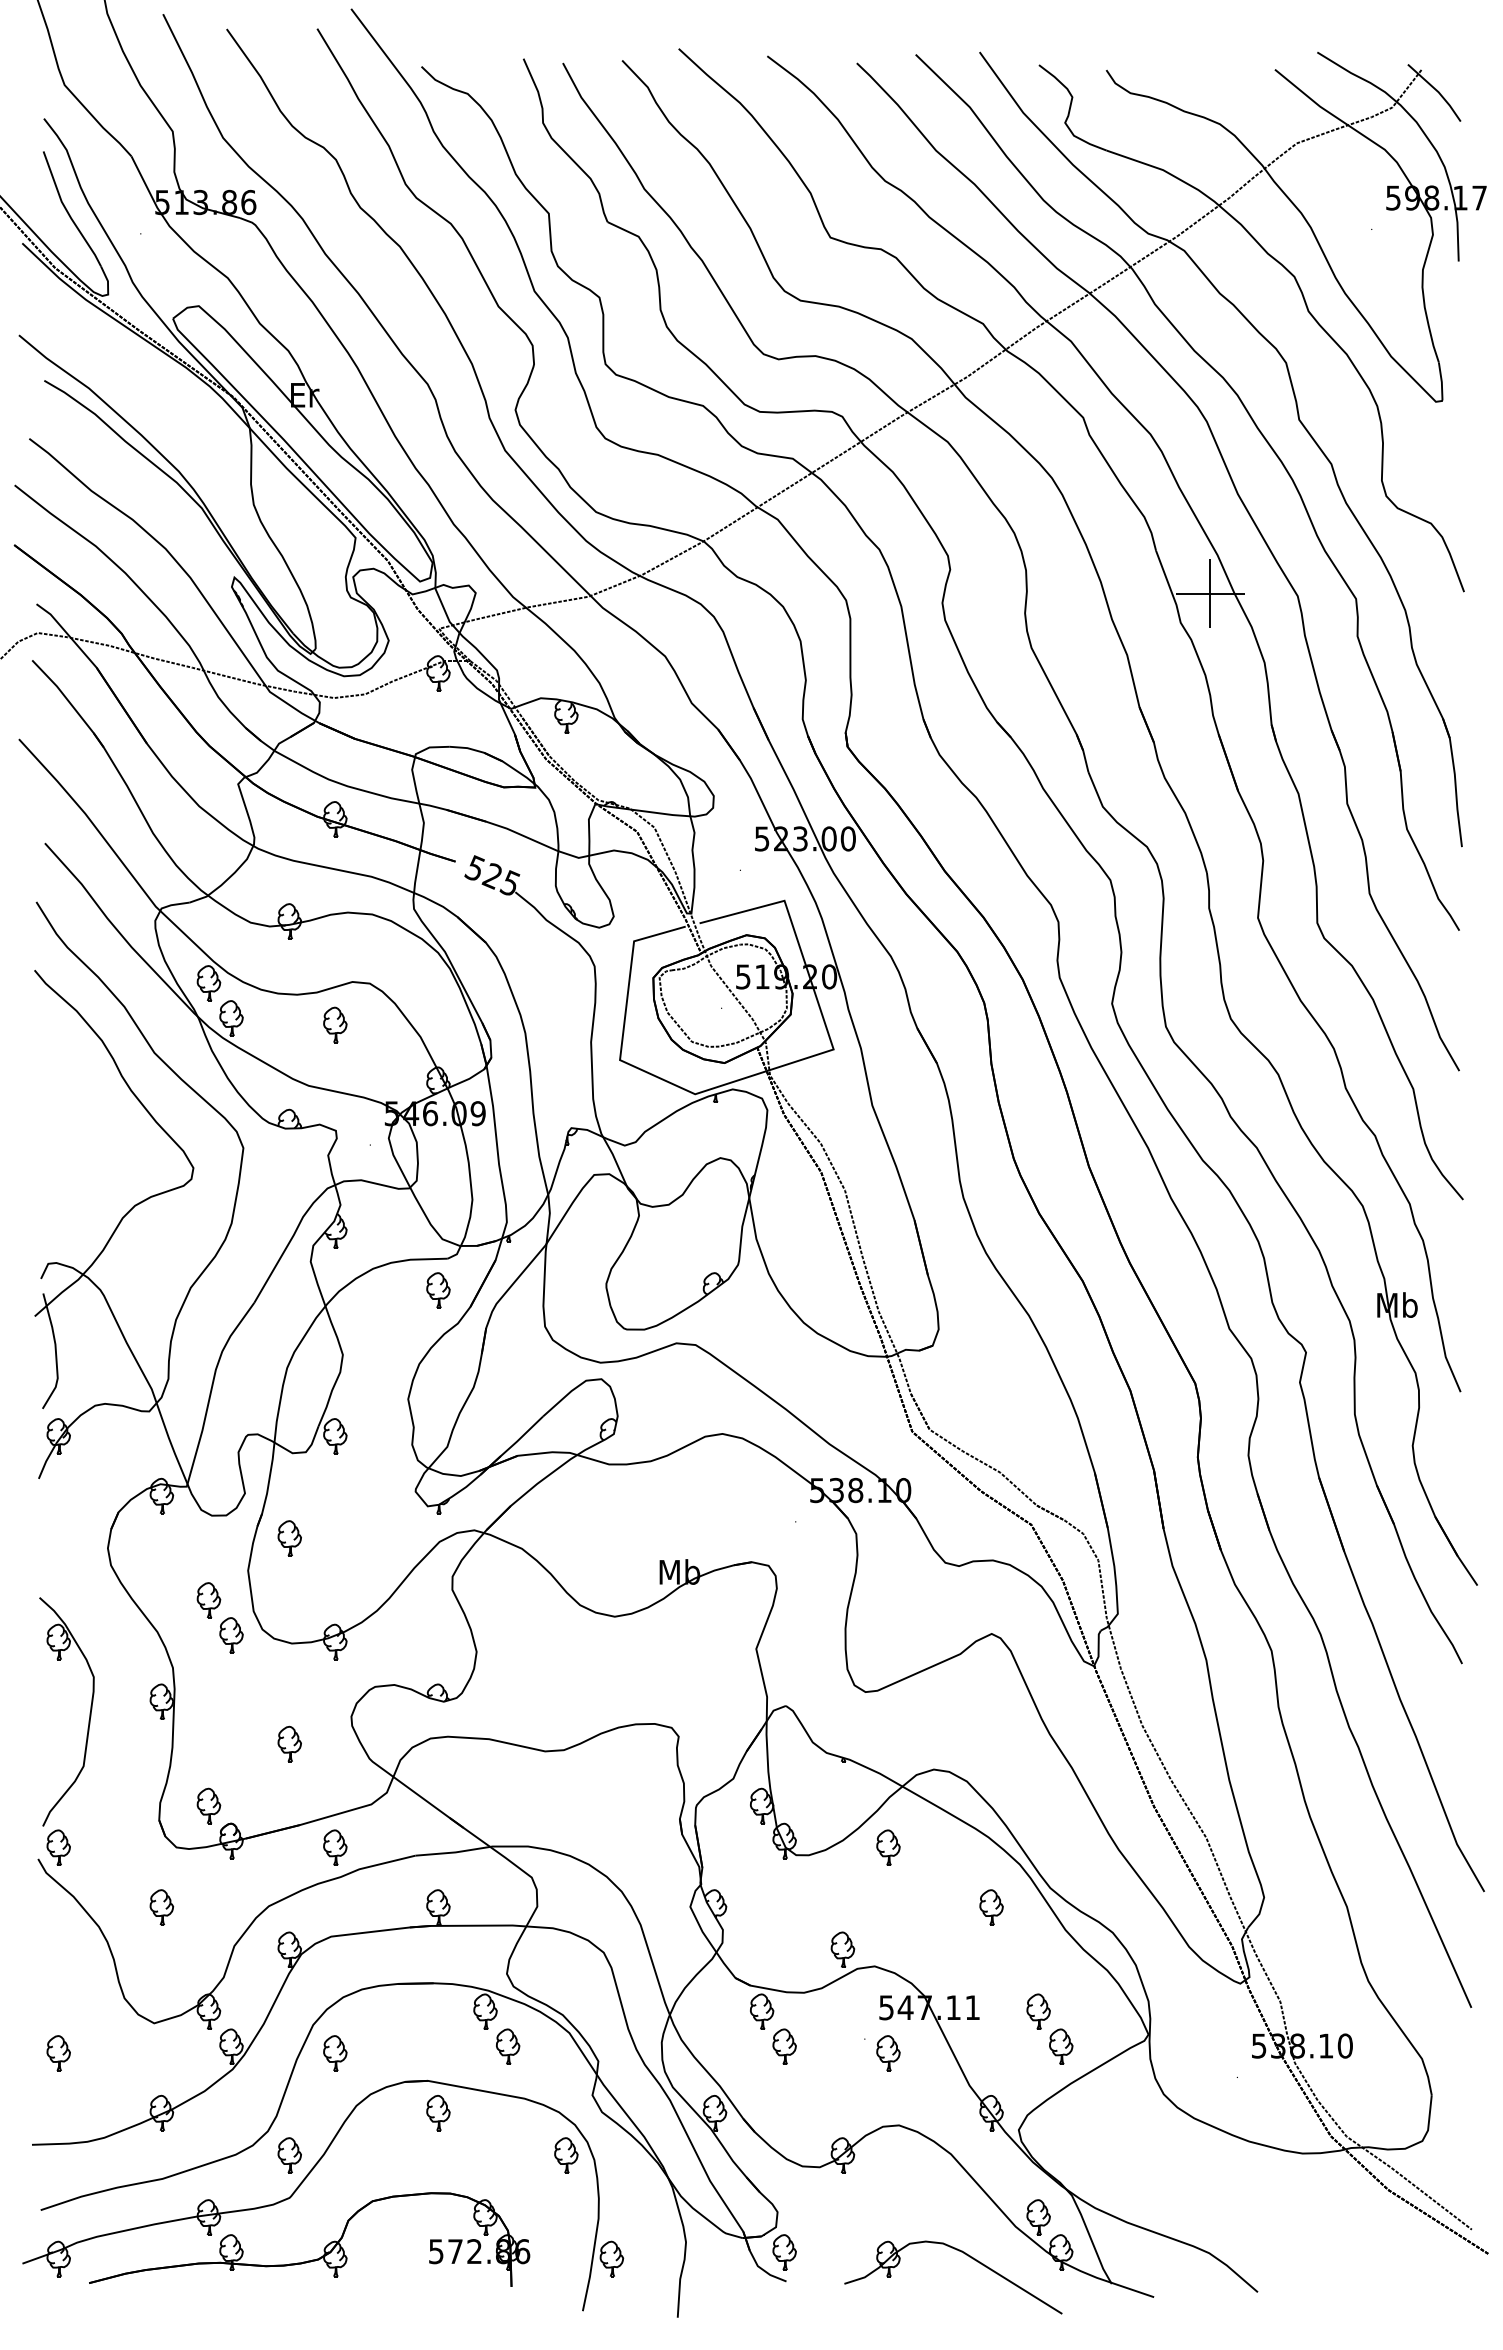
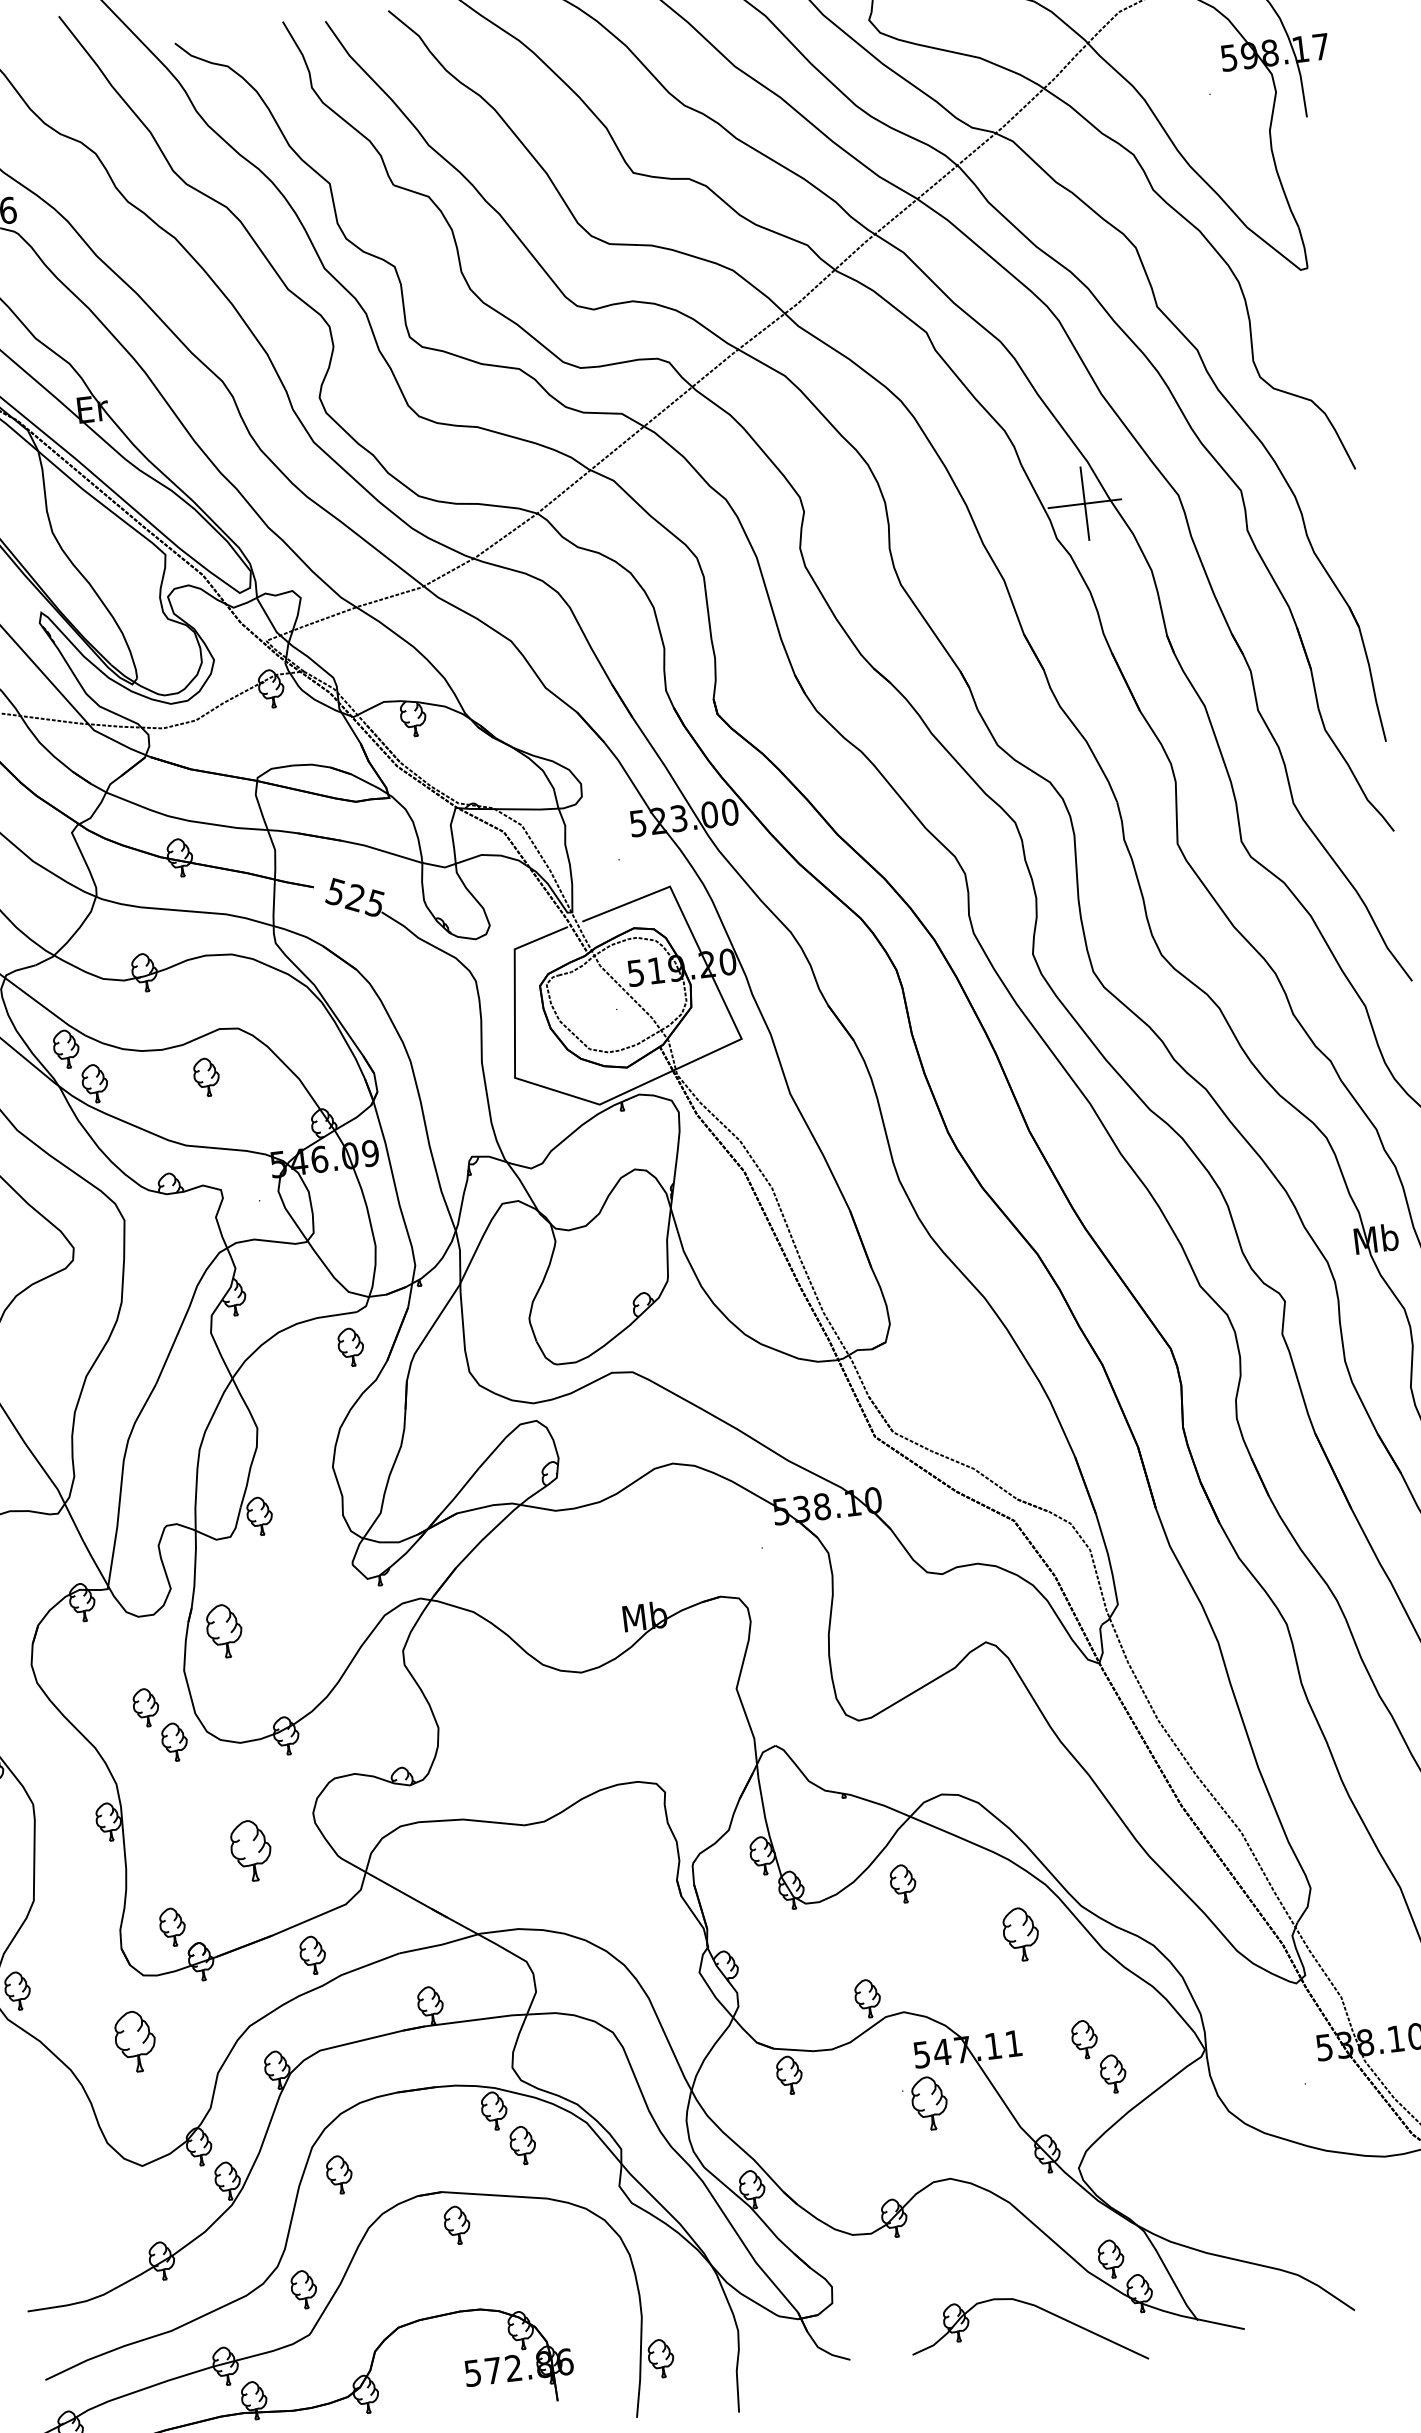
part: (289, 1538) -> (224, 1631), size x1.4
part: (289, 1743) -> (250, 1849), size x1.6
part: (161, 1907) -> (135, 2041), size x1.6
part: (991, 1907) -> (1020, 1934), size x1.4
part: (784, 2046) -> (817, 2109), removed
part: (58, 2053) -> (44, 2210), removed
part: (888, 2053) -> (929, 2103), size x1.4
part: (566, 2155) -> (599, 2253), removed
part: (784, 2252) -> (844, 2329), removed

